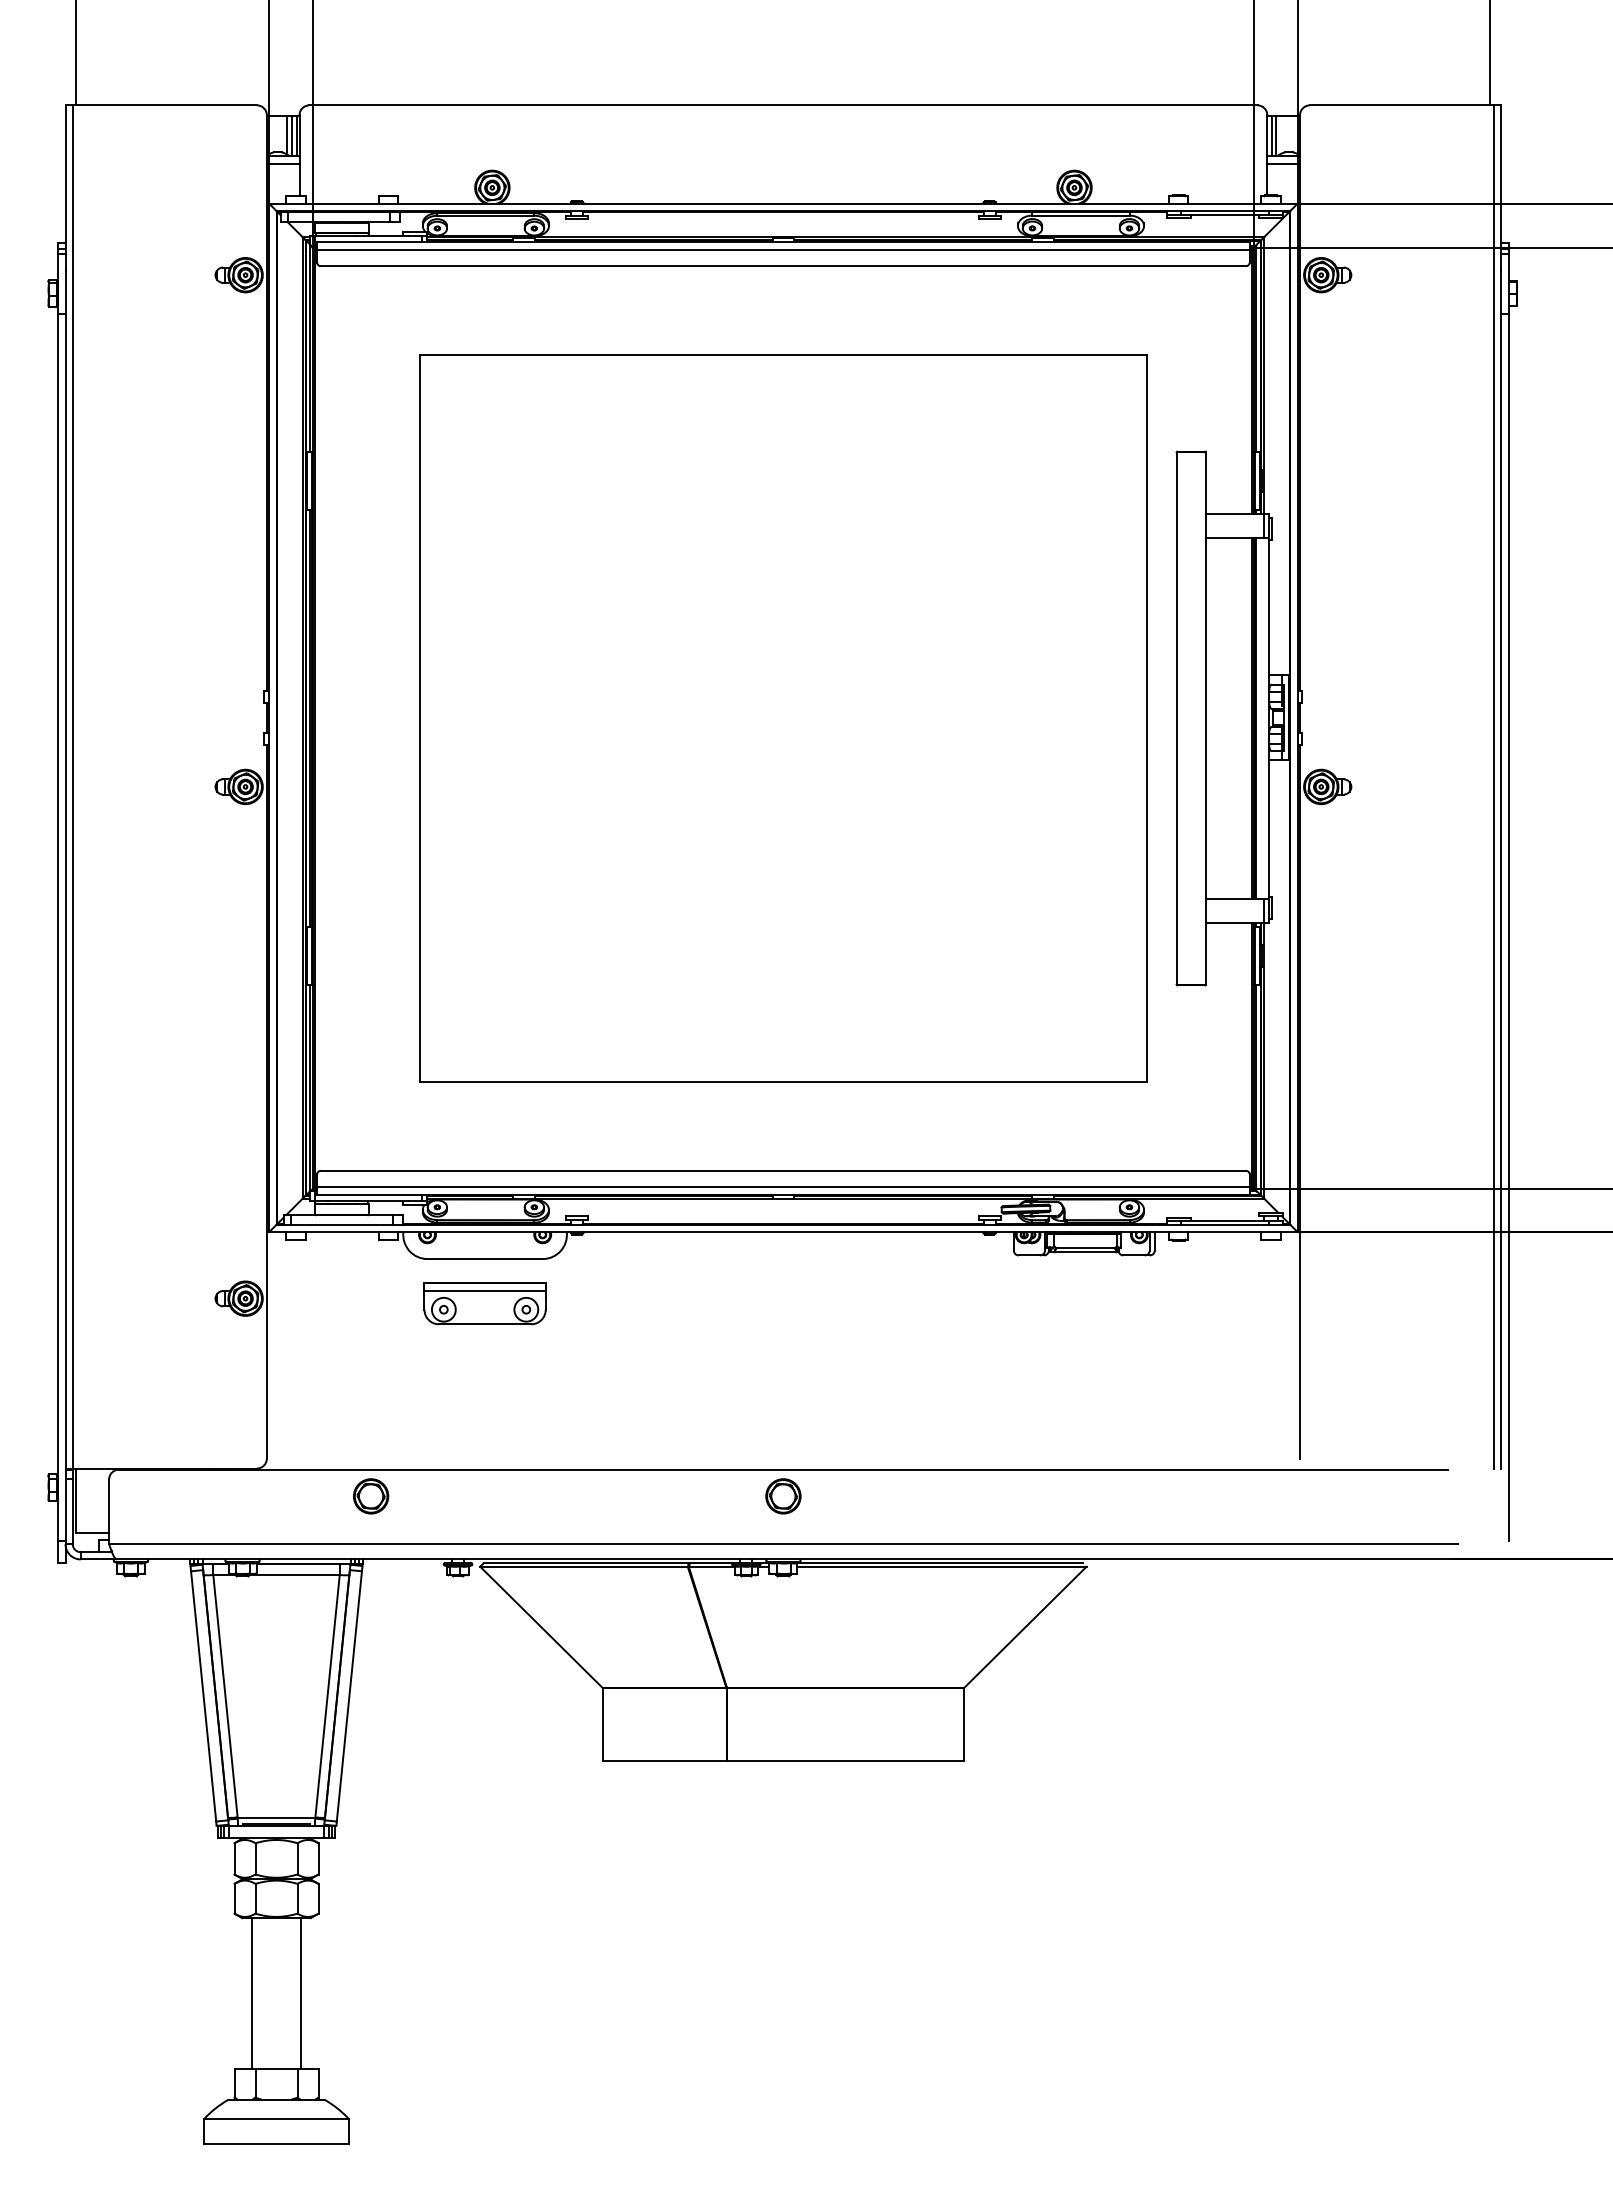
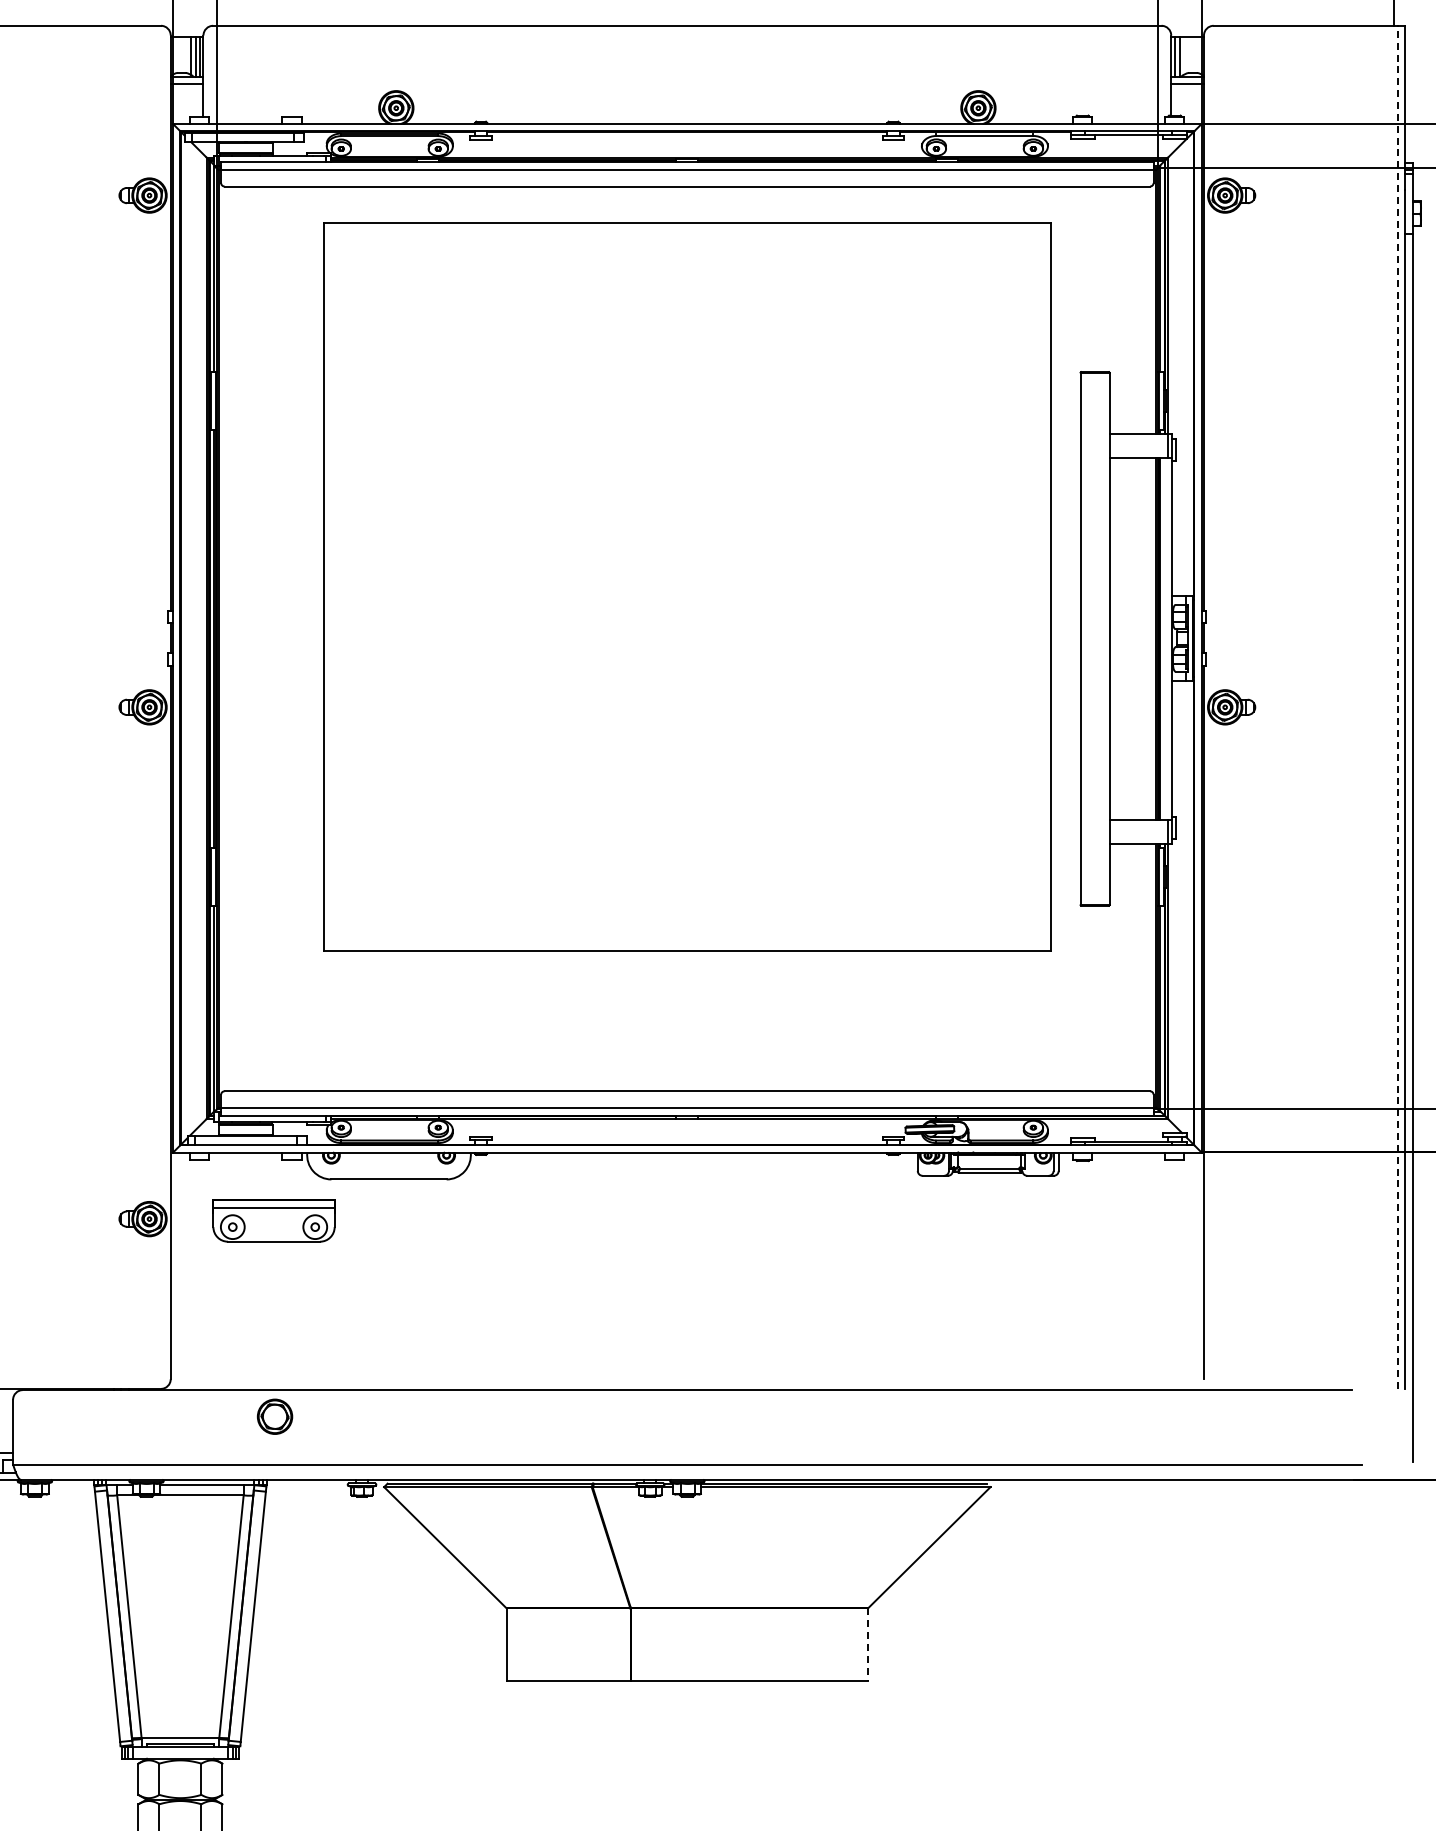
part: (783, 718) -> (687, 586), moved
line: (1493, 786) -> (1397, 706), solid -> dashed
part: (484, 1303) -> (273, 1220), moved
part: (783, 1496) -> (687, 1416), removed
line: (964, 1724) -> (868, 1644), solid -> dashed

